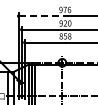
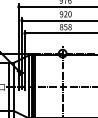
line: (42, 16) -> (42, 7), dashed -> solid

